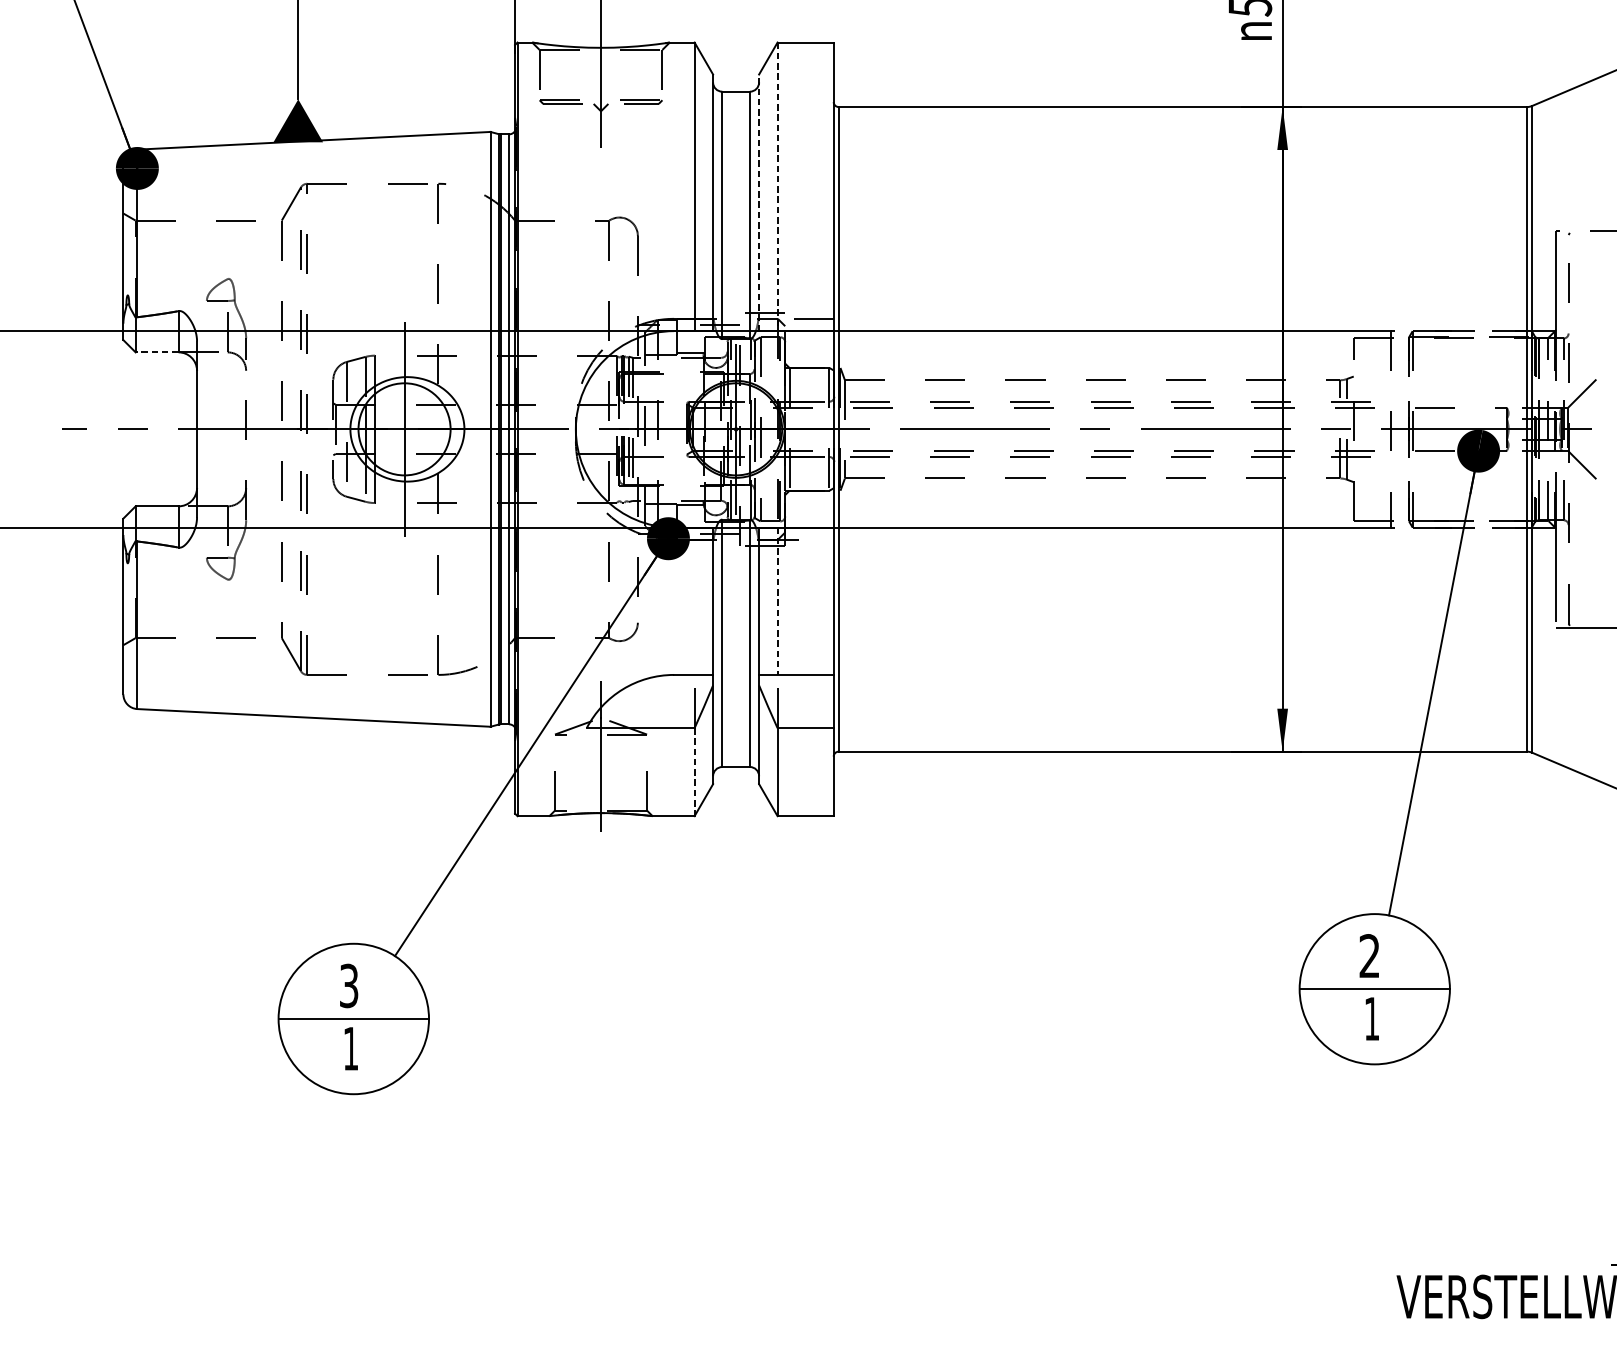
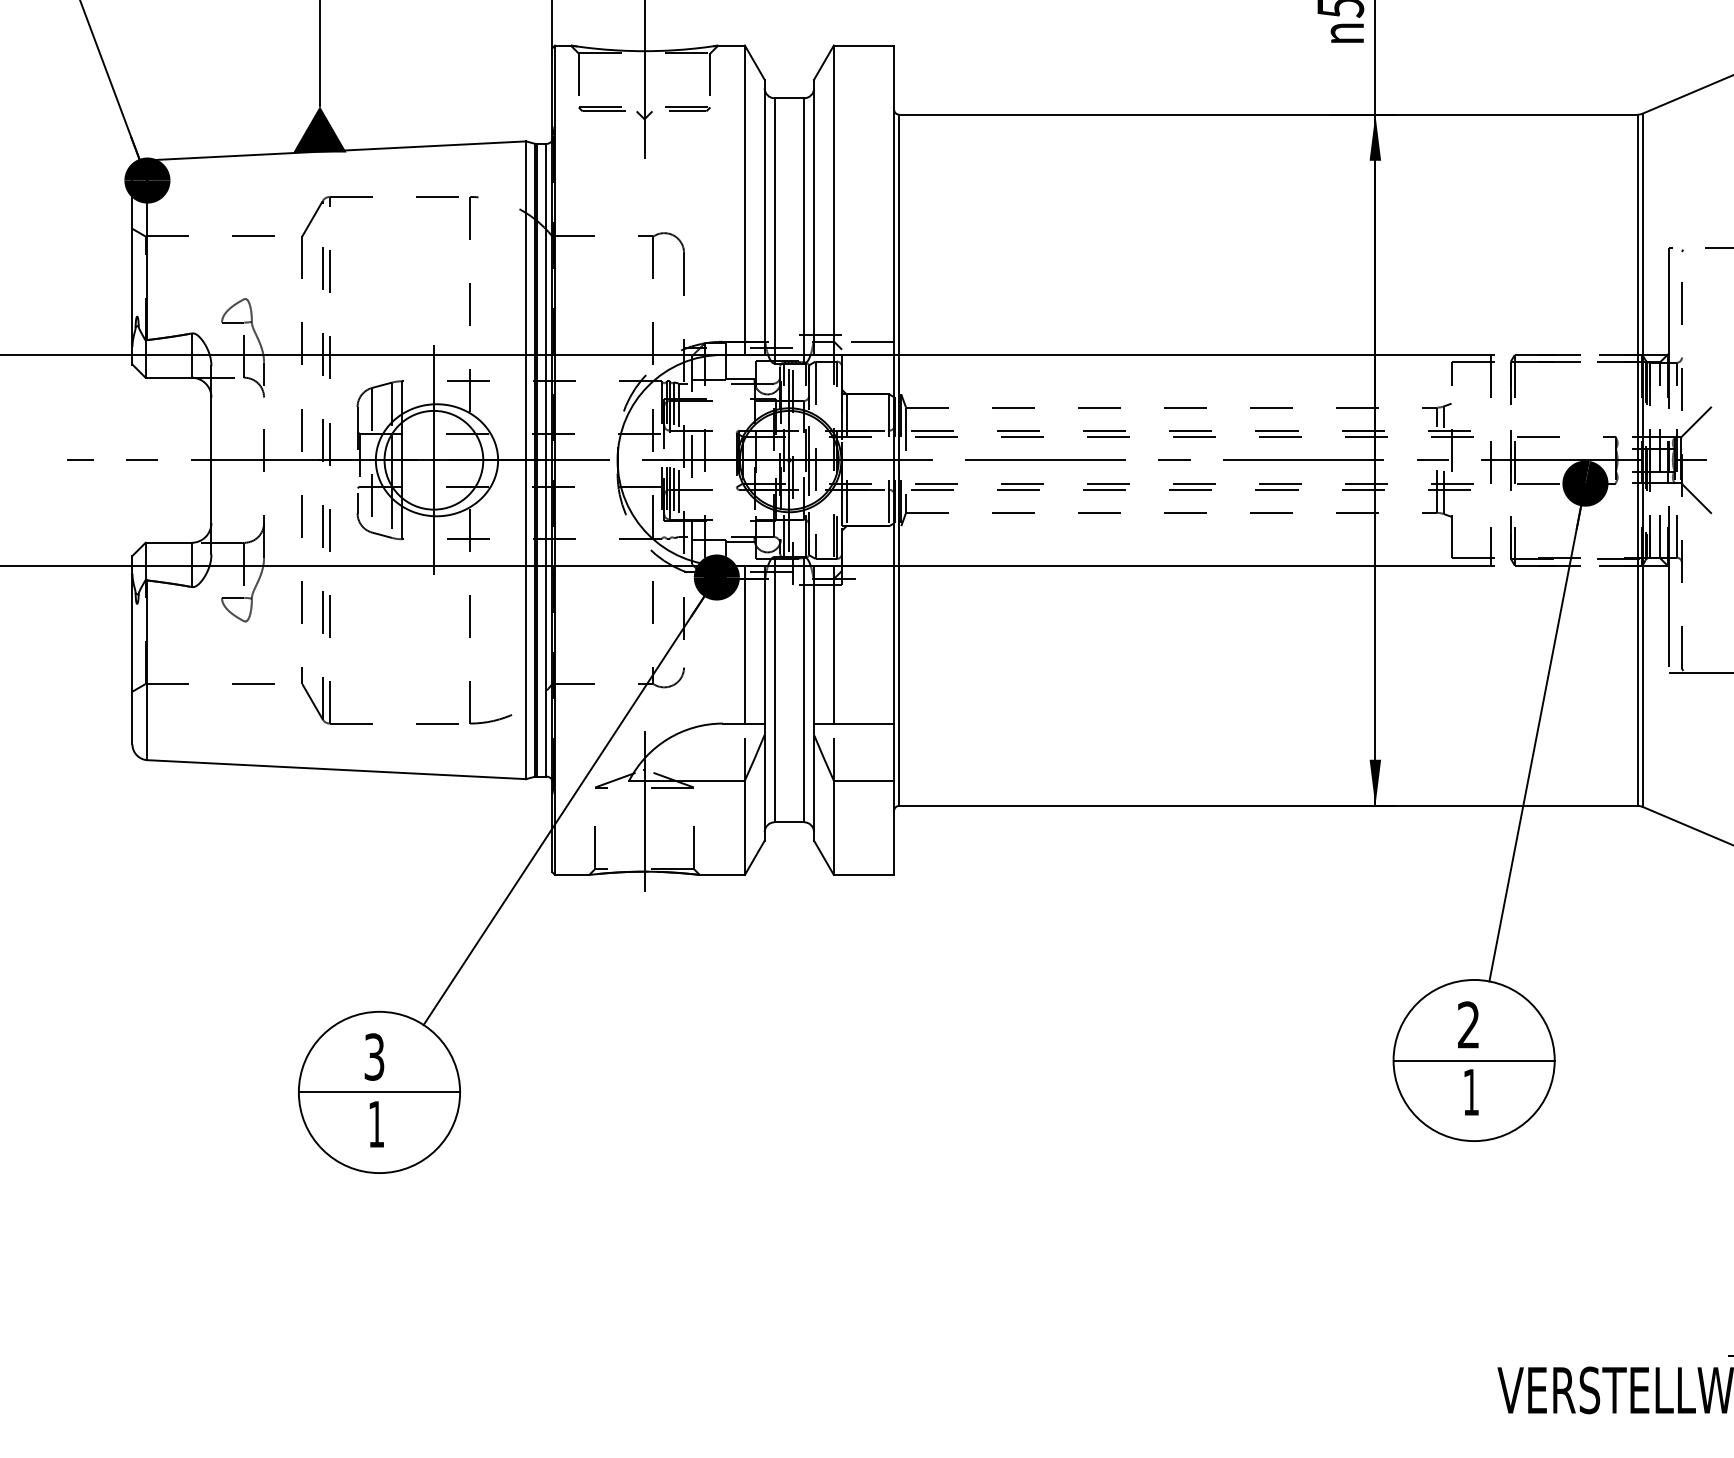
line: (777, 187) -> (833, 200), dashed -> solid
line: (759, 202) -> (814, 217), dashed -> solid
line: (157, 352) -> (168, 377), dashed -> solid
line: (694, 601) -> (744, 644), added
line: (777, 601) -> (833, 644), dashed -> solid
line: (694, 772) -> (744, 828), dashed -> solid

